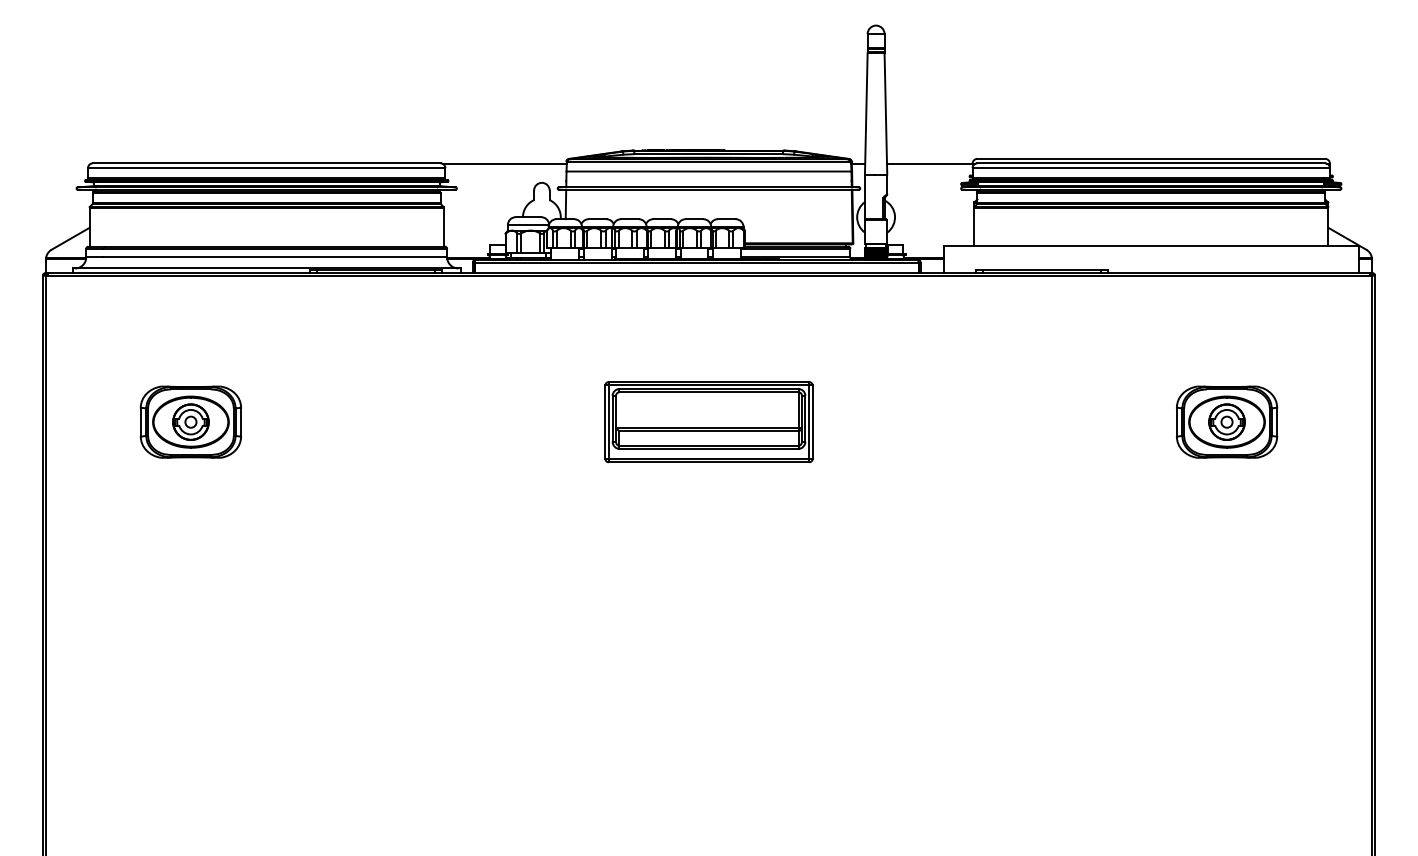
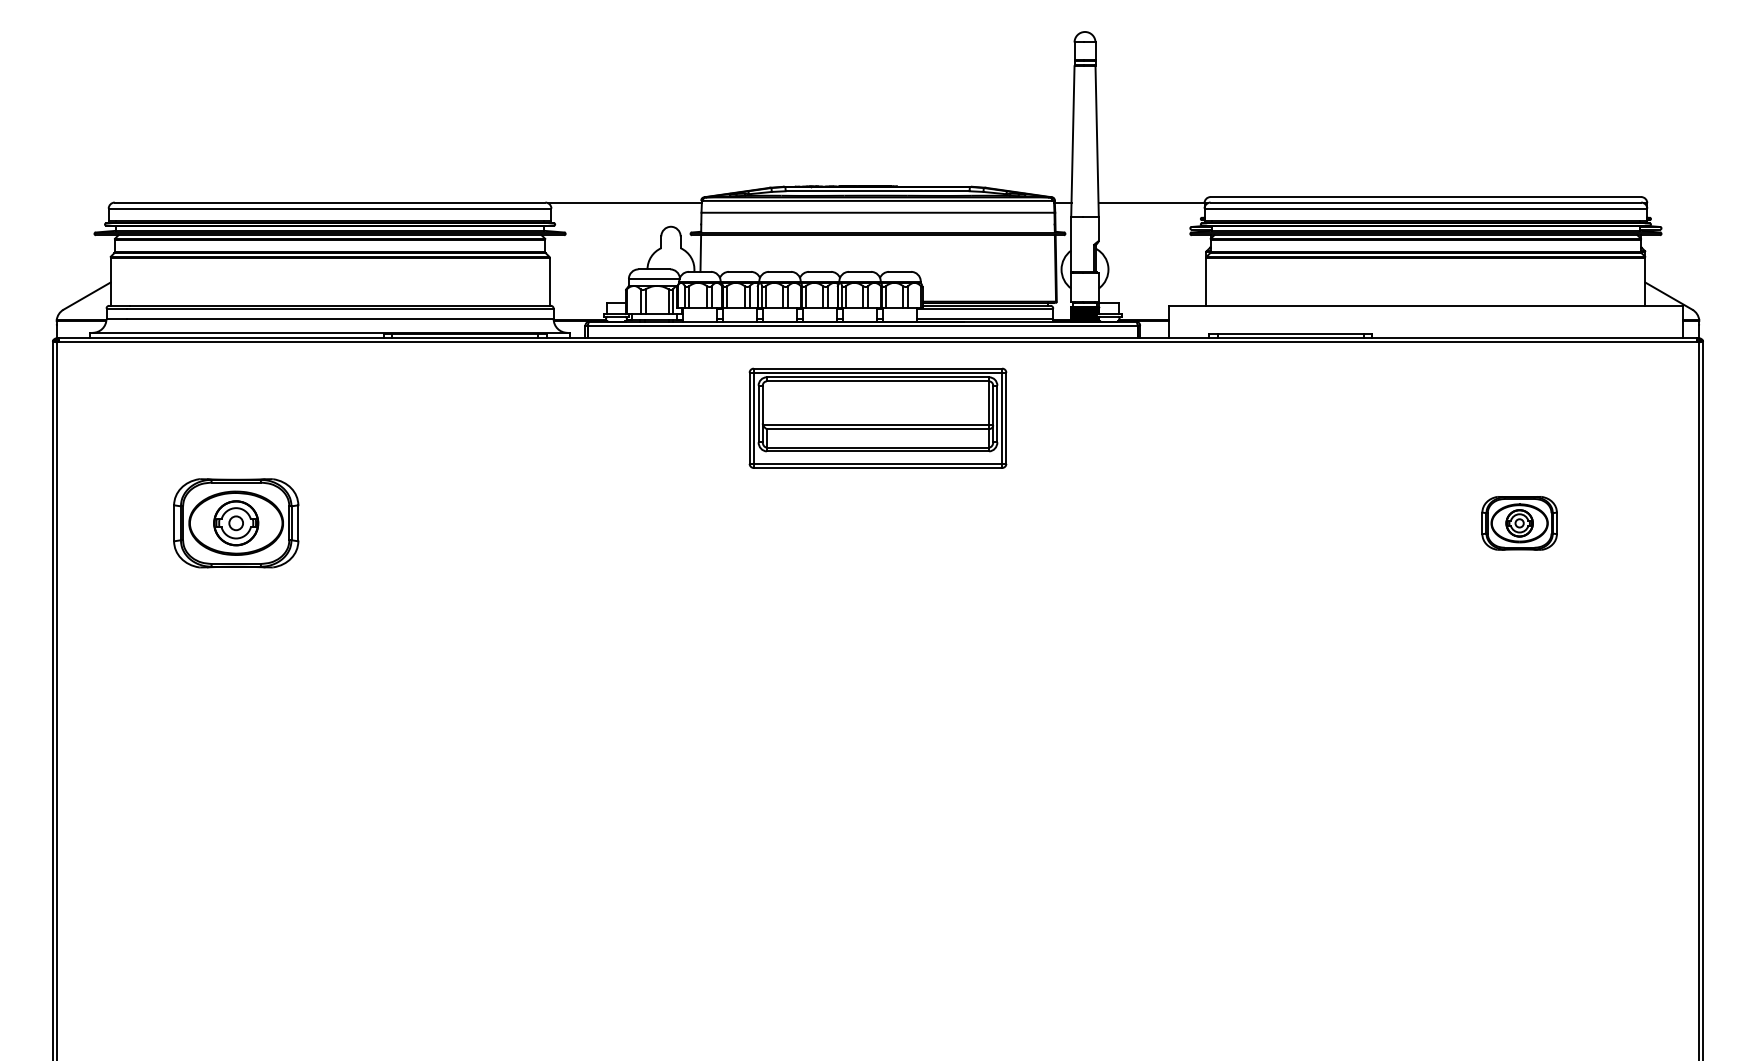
part: (708, 421) -> (877, 417), moved
part: (1226, 422) -> (1519, 523), size x0.6

